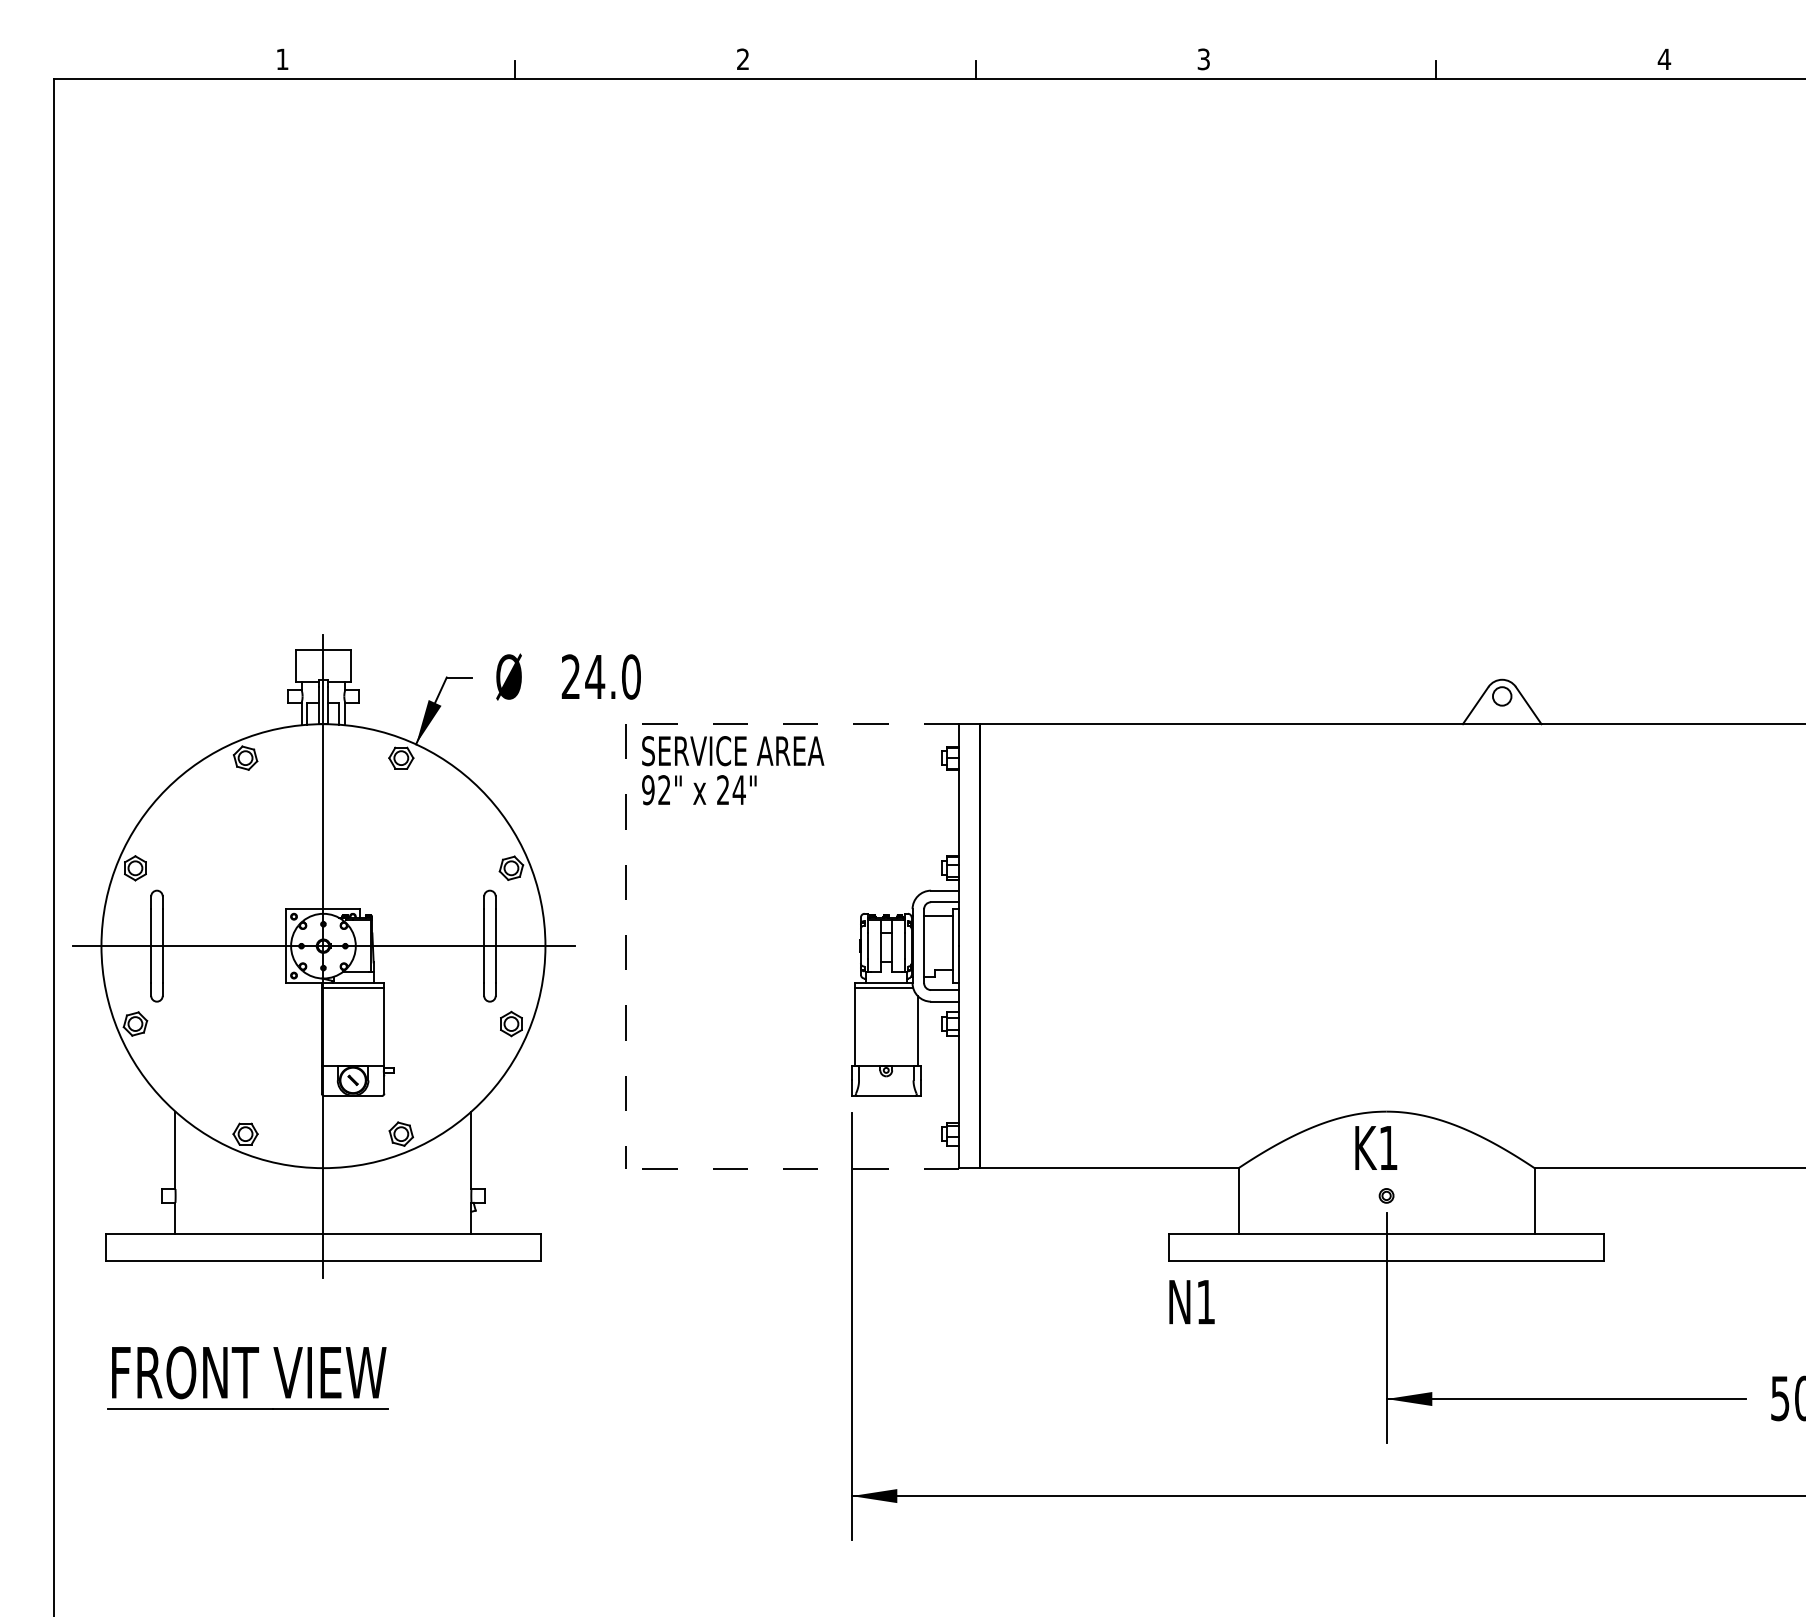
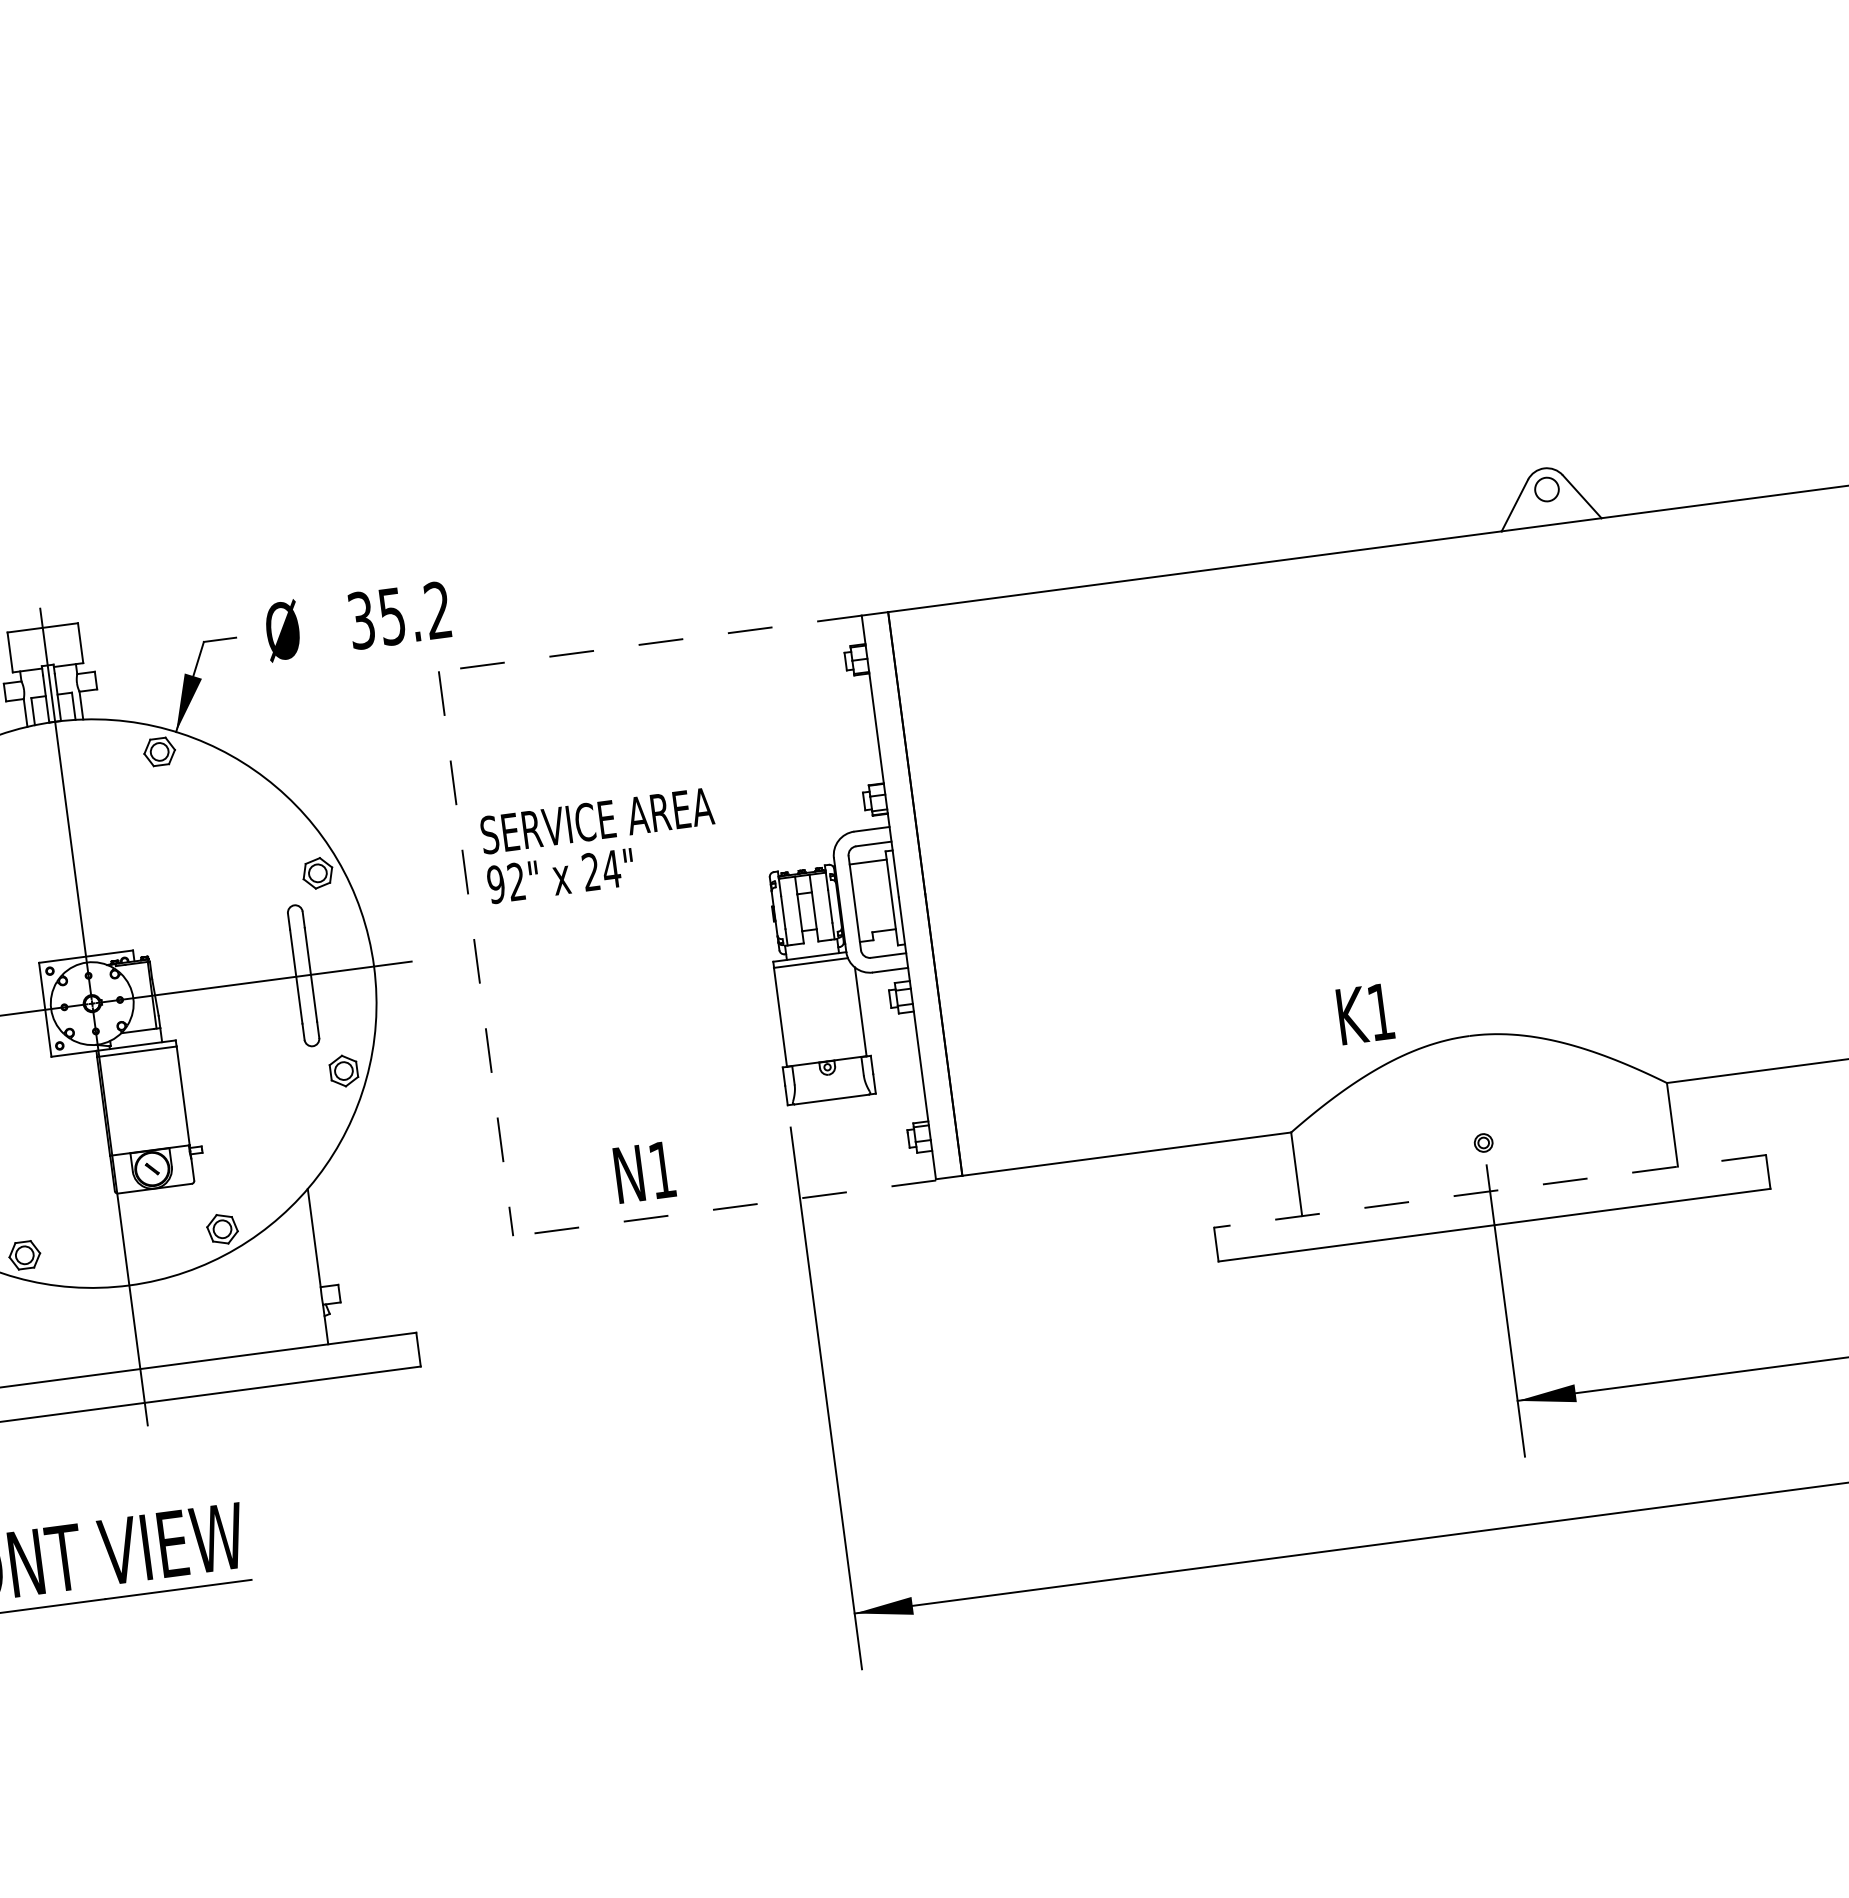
text: (600, 676) -> (398, 614), 24.0 -> 35.2
text: (733, 770) -> (601, 845), moved
text: (1376, 1147) -> (1365, 1013), moved
line: (1386, 1234) -> (1490, 1191), solid -> dashed
text: (1191, 1302) -> (644, 1172), moved

